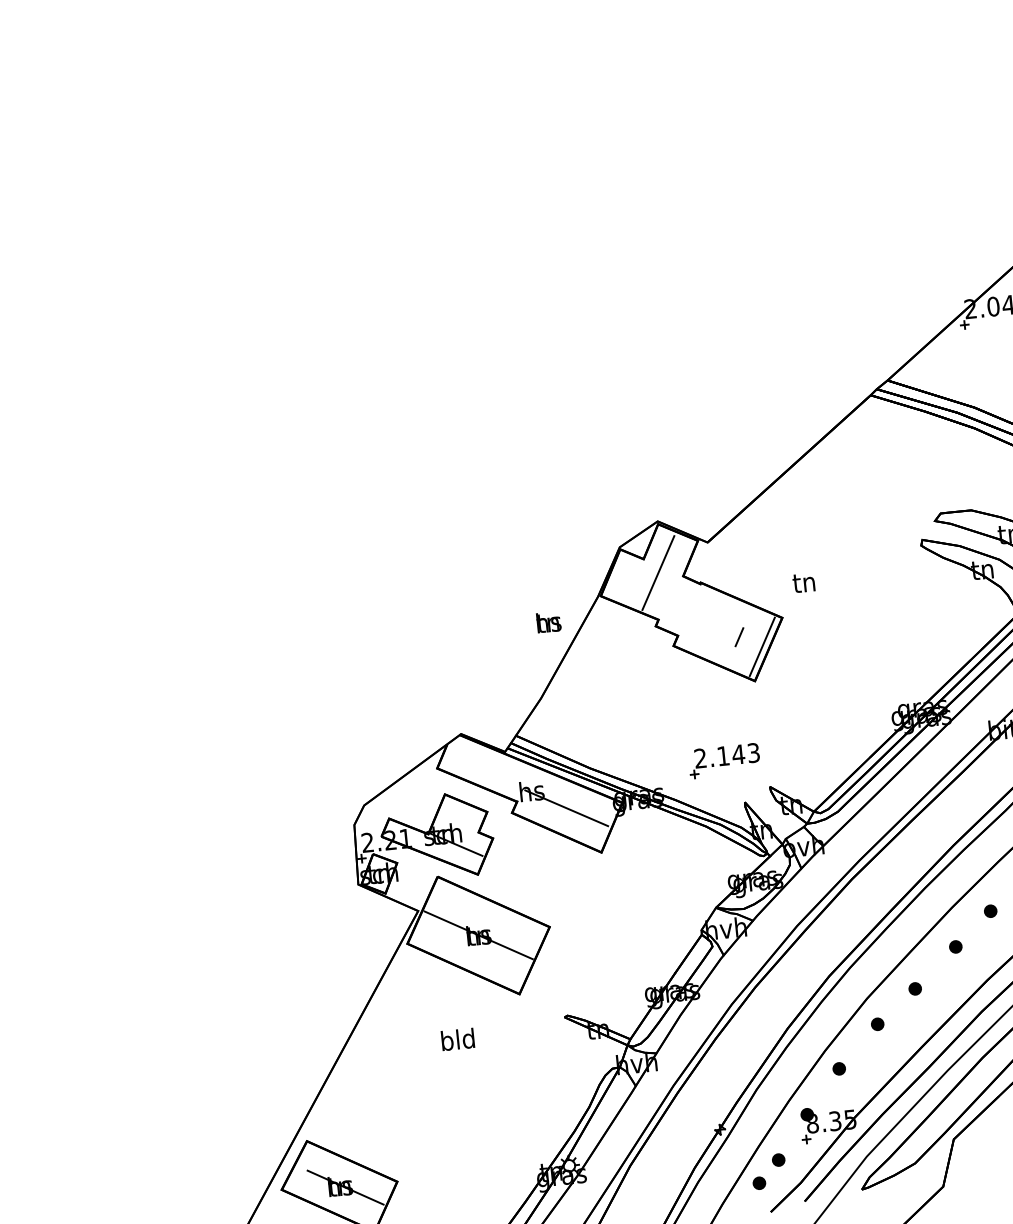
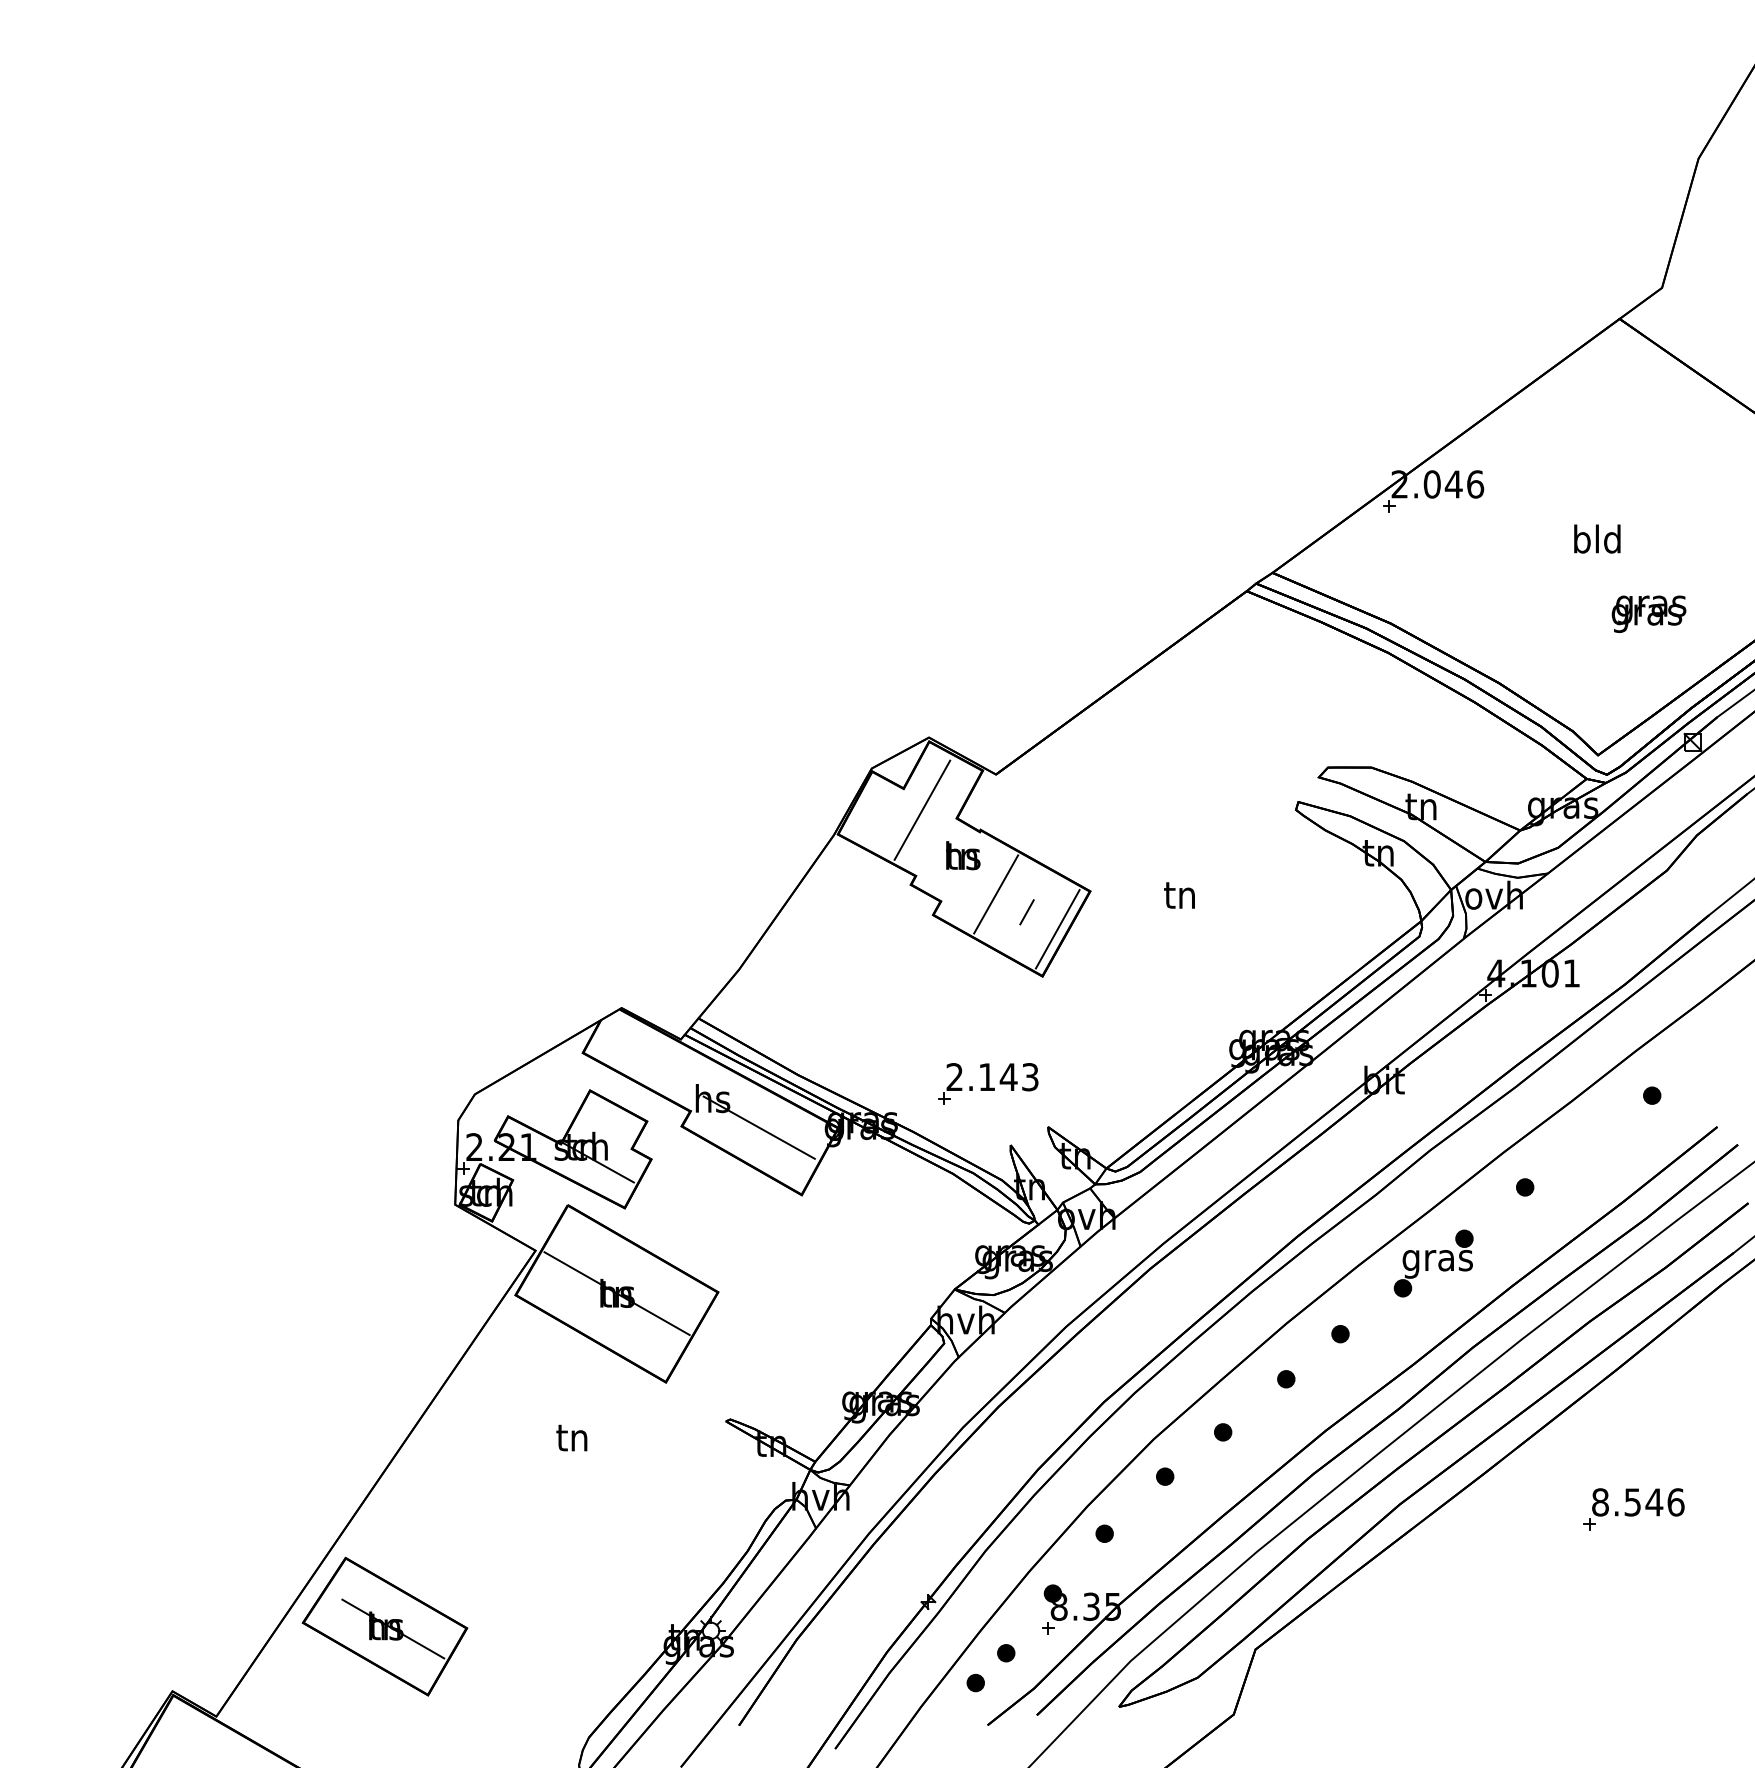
text: (803, 583) -> (1179, 895), moved
text: (549, 622) -> (963, 855), moved
line: (716, 626) -> (996, 894), added
text: (457, 1039) -> (572, 1436), bld -> tn

